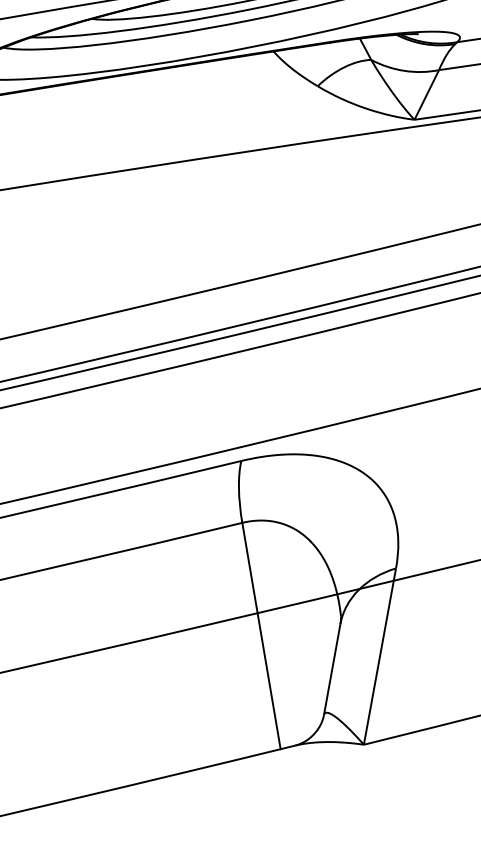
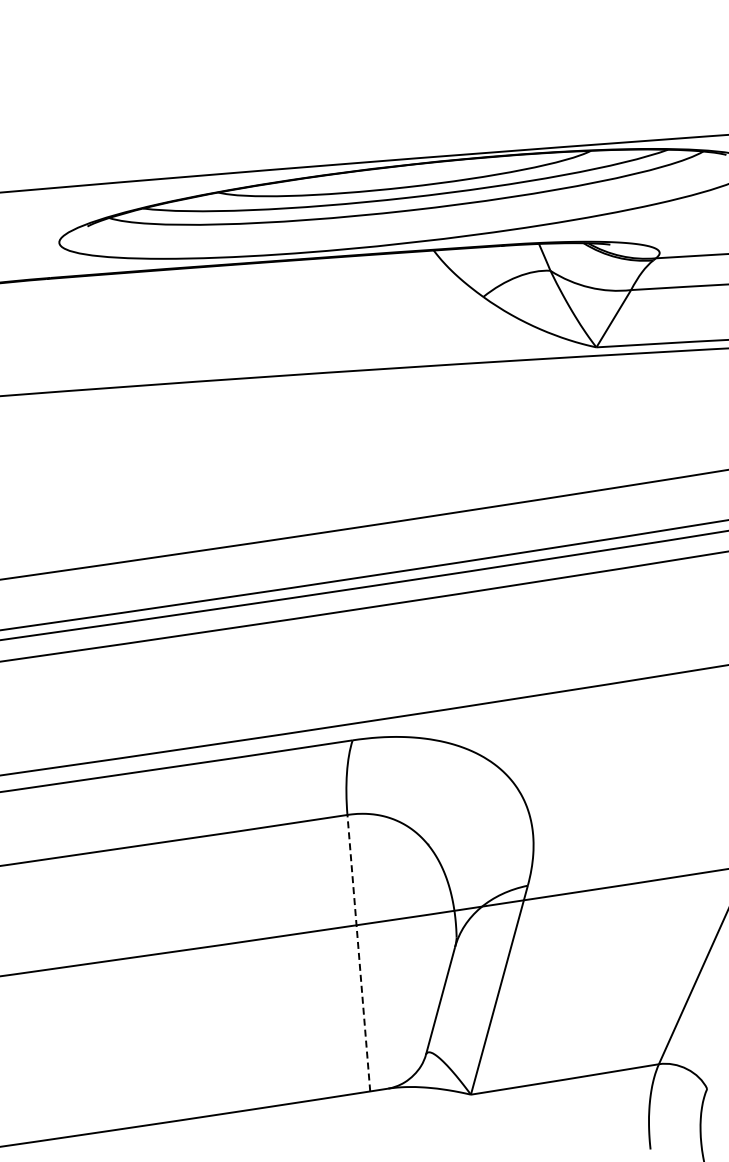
line: (261, 636) -> (358, 953), solid -> dashed

